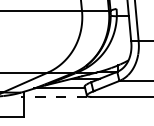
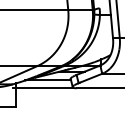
line: (54, 96) -> (43, 87), dashed -> solid

